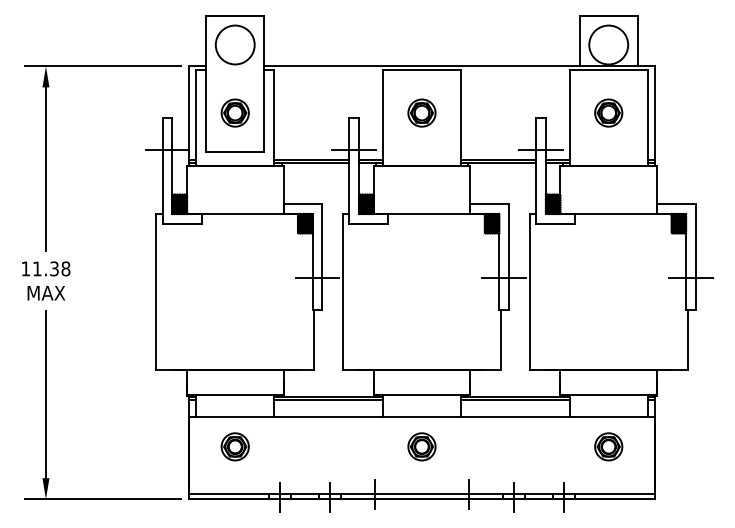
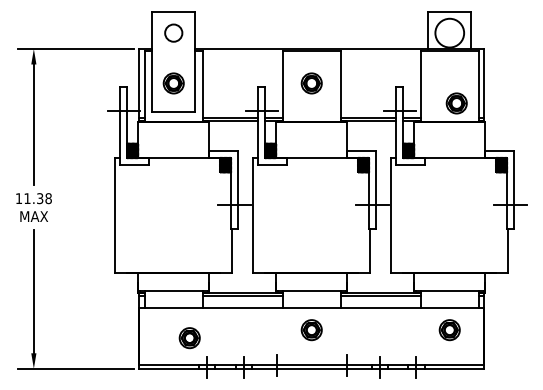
circle: (234, 44) -> (173, 32), size x0.6
part: (608, 113) -> (456, 103), moved
part: (234, 447) -> (189, 338), moved

